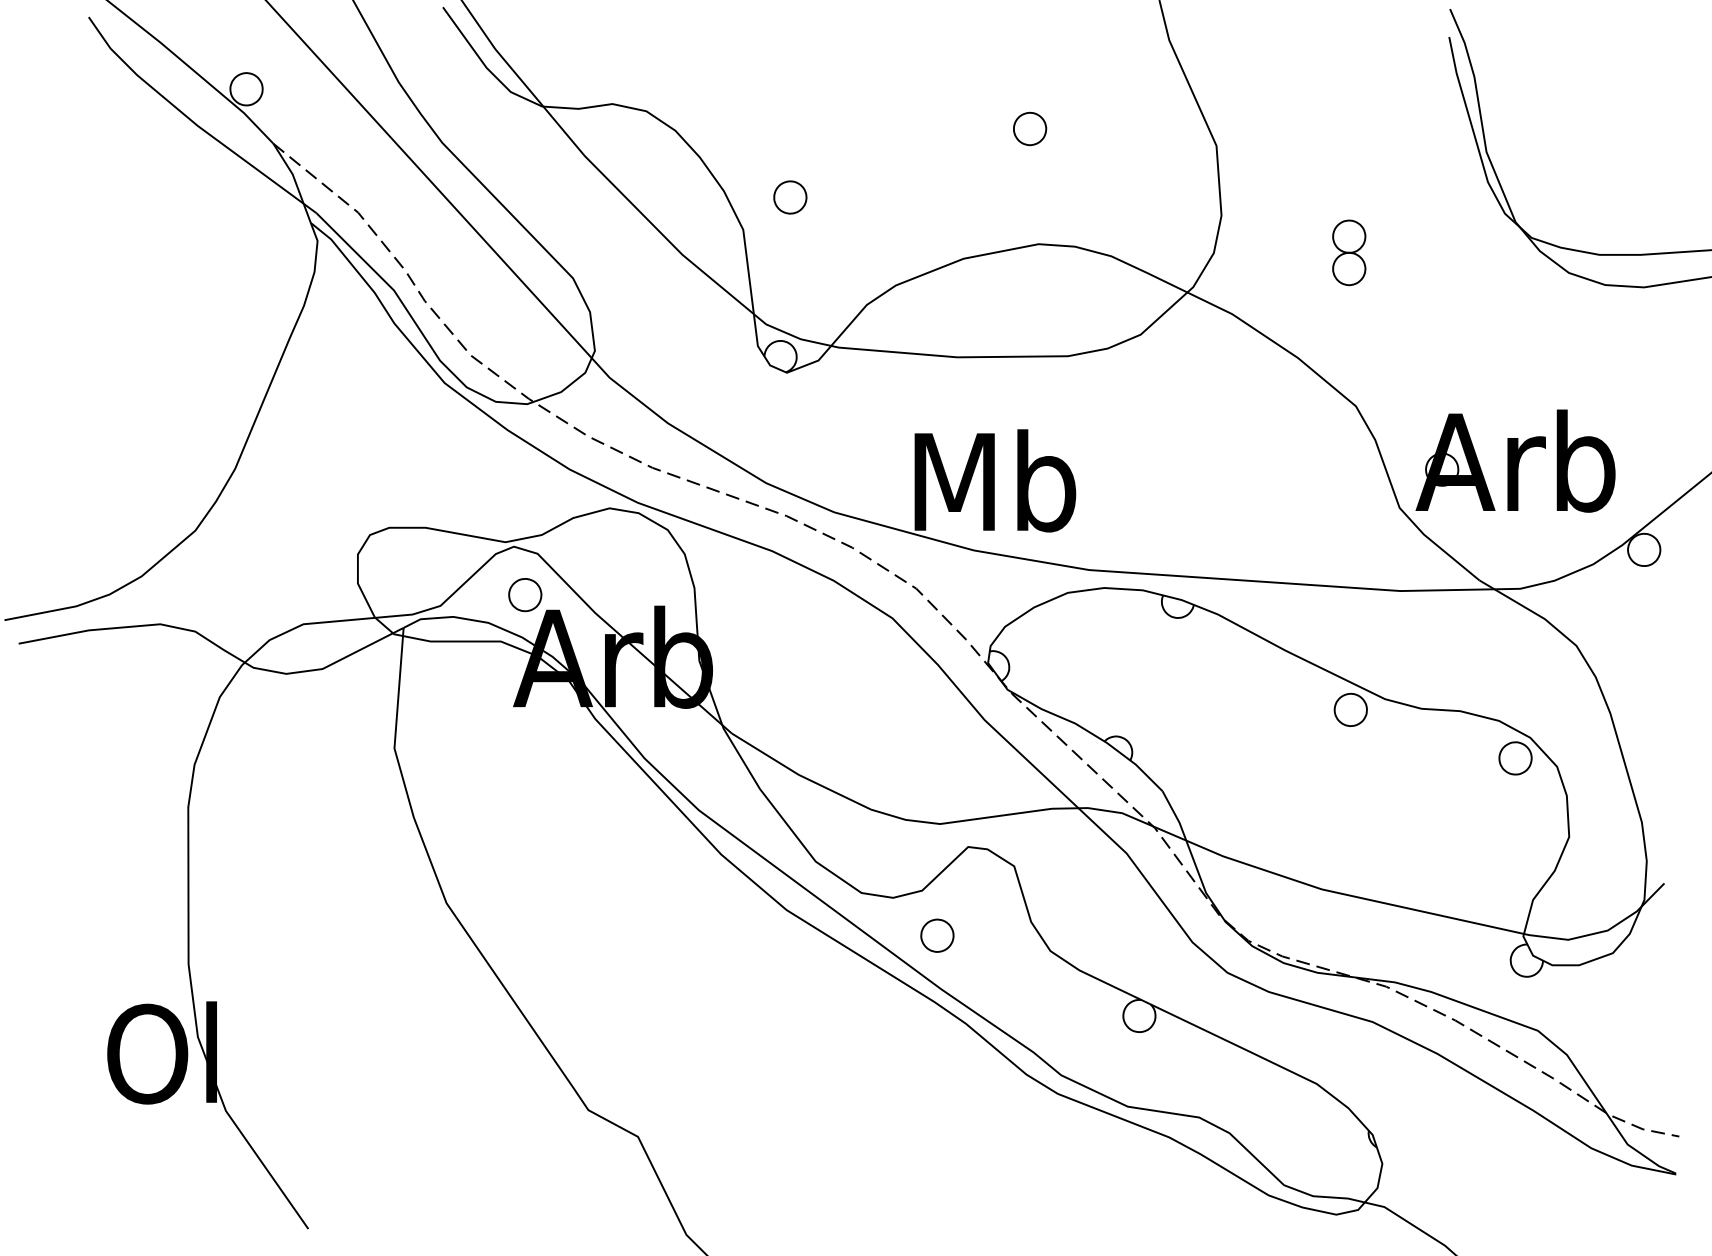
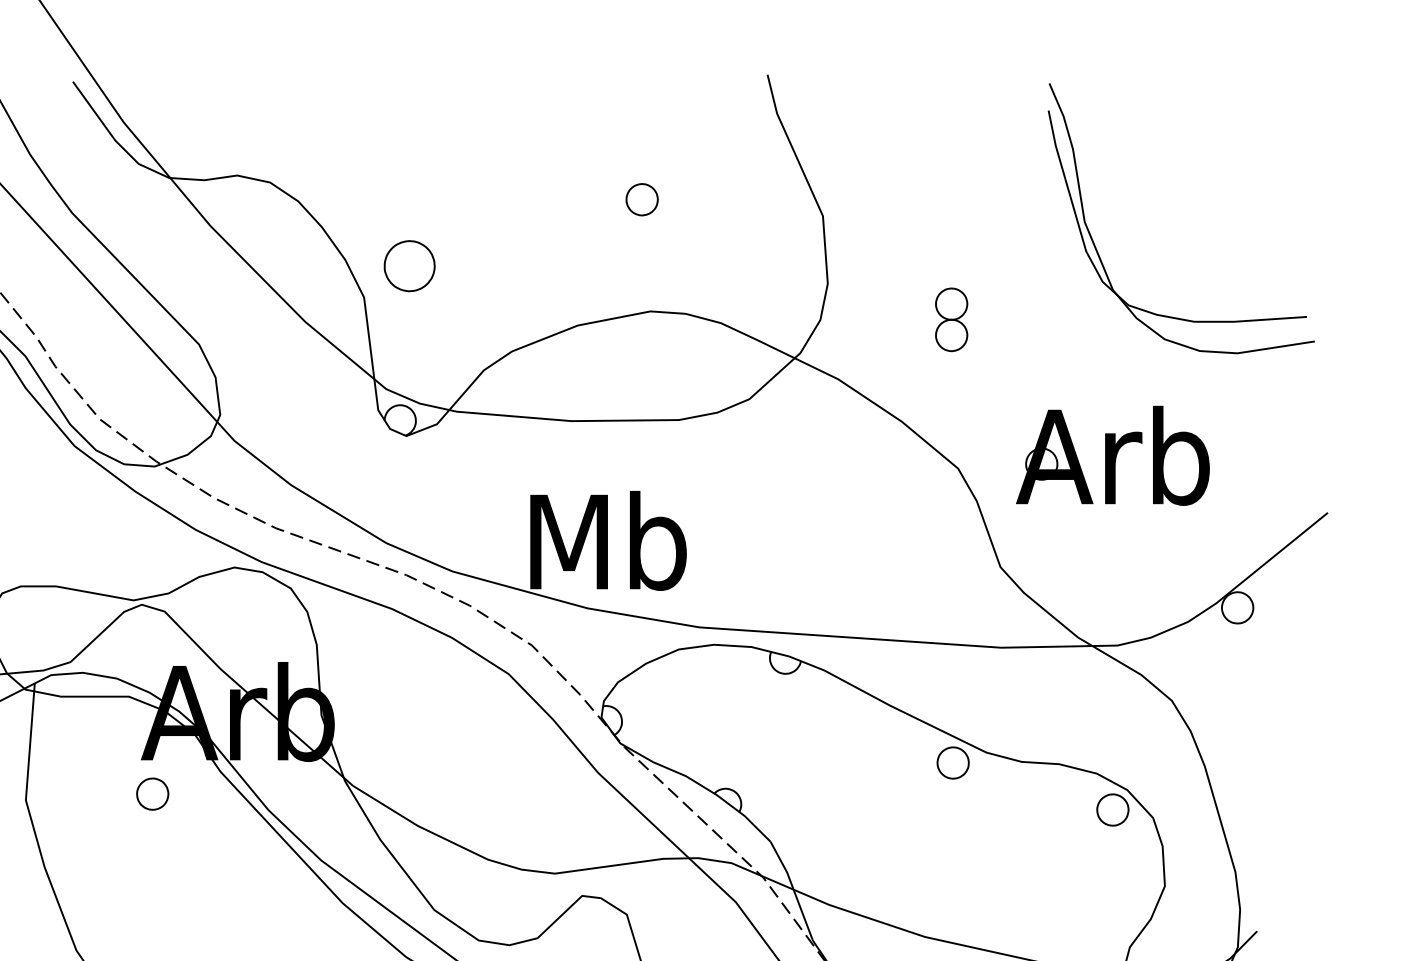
part: (790, 197) -> (409, 266), size x1.6
part: (1515, 460) -> (1112, 455), moved
part: (525, 595) -> (152, 794), moved

